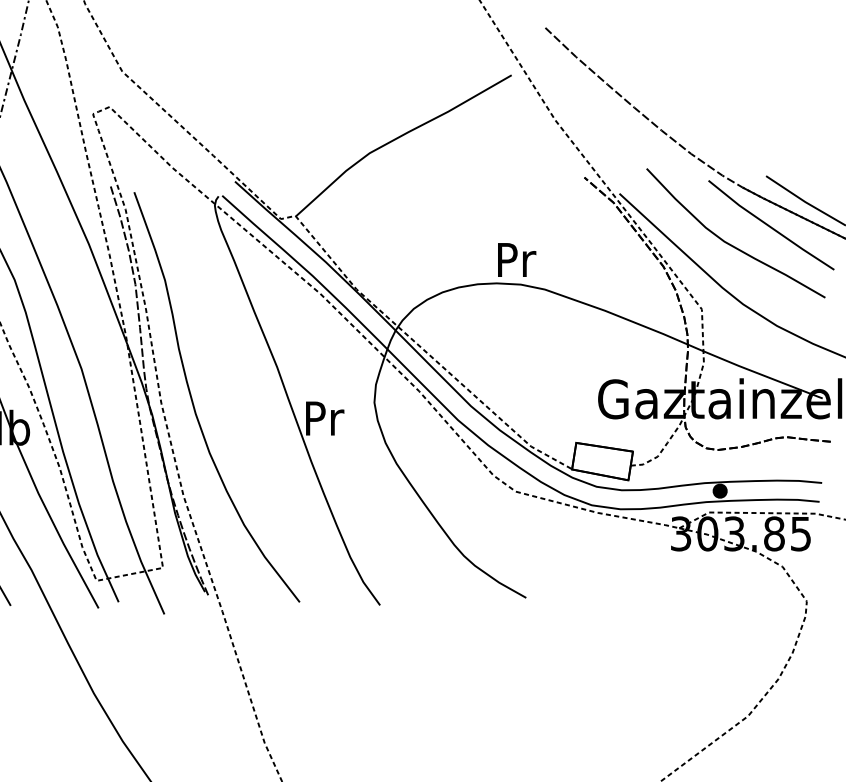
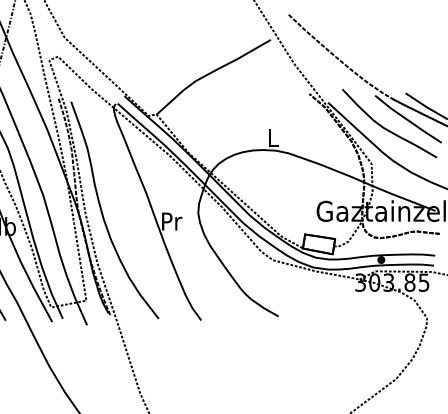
text: (516, 259) -> (273, 137), Pr -> L

